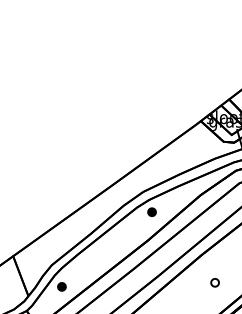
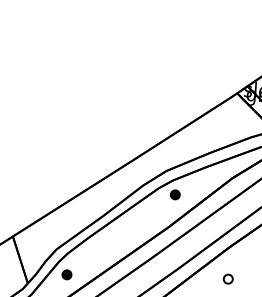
part: (214, 282) -> (227, 278), moved

